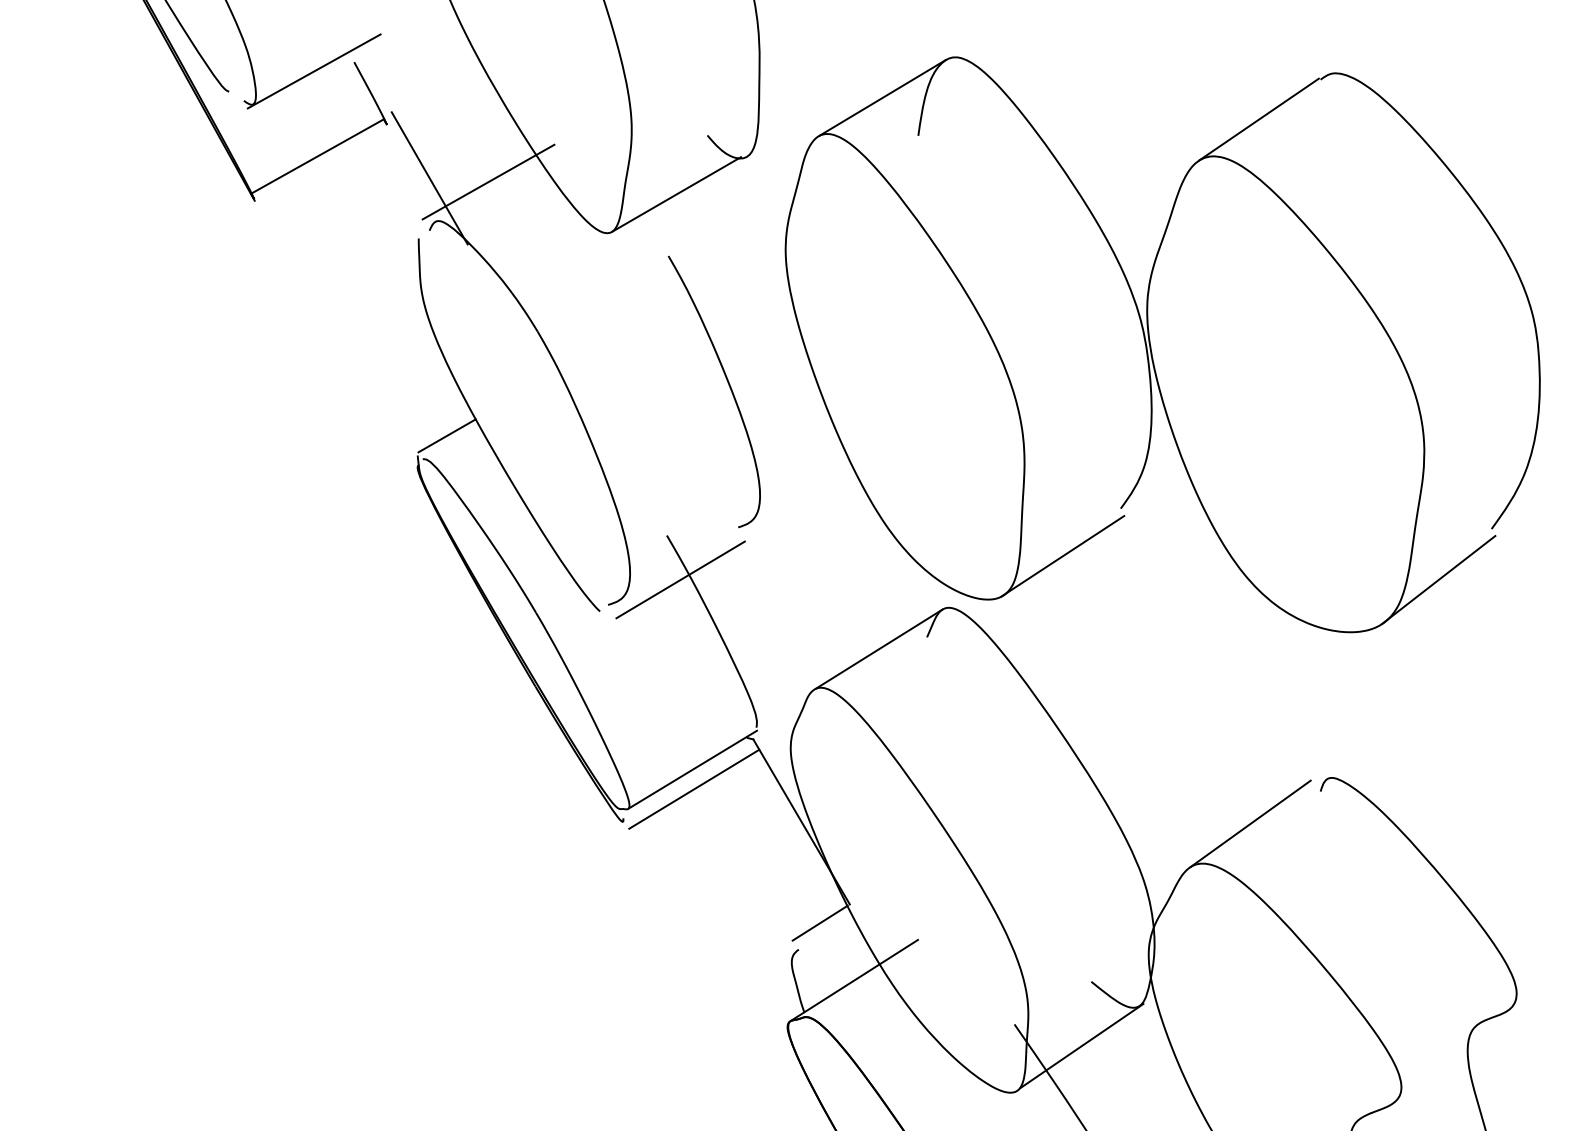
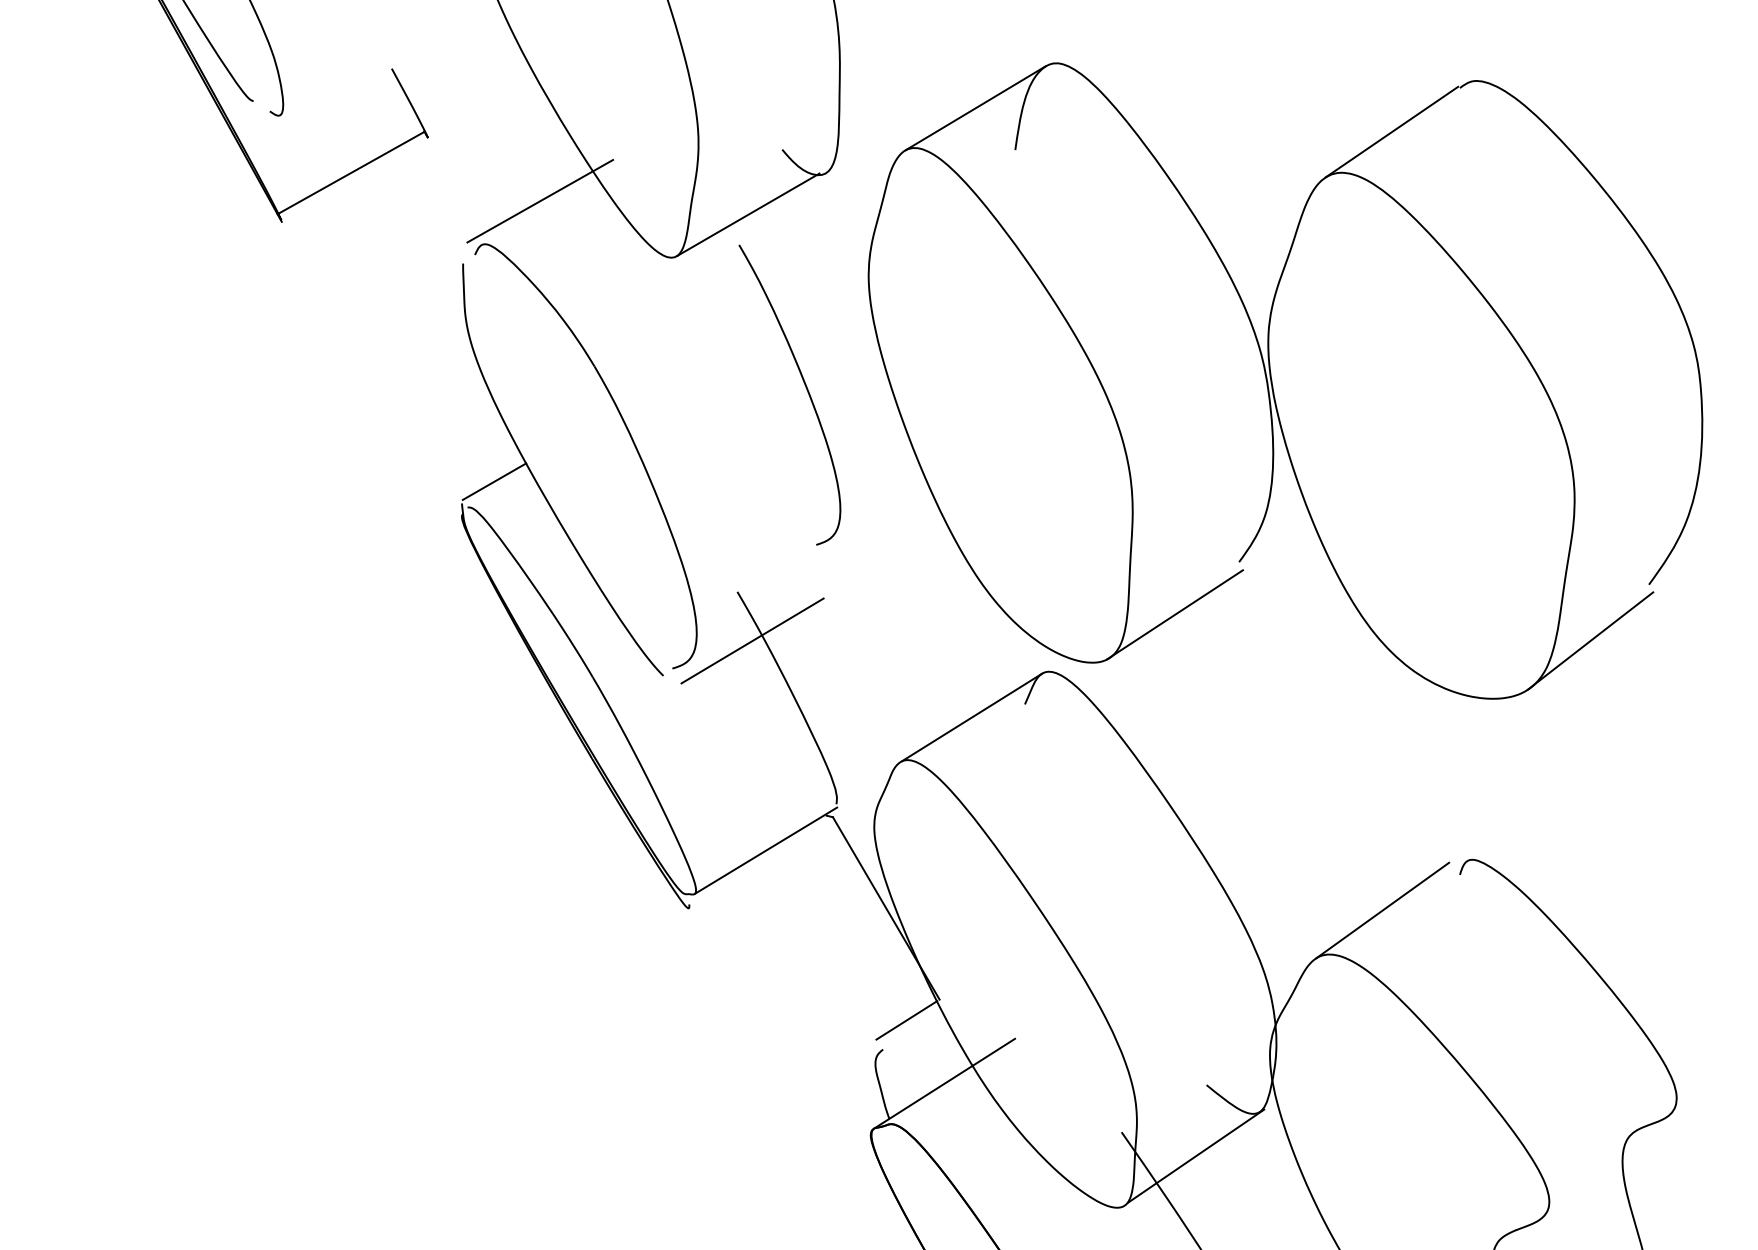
line: (314, 71) -> (347, 78), removed
line: (429, 178) -> (475, 197), removed
curve: (728, 385) -> (805, 387), moved
line: (694, 788) -> (767, 871), removed

